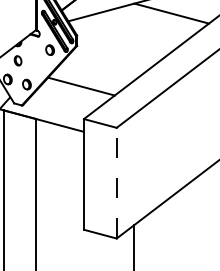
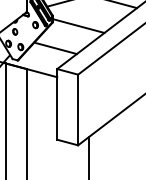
line: (117, 50) -> (78, 25), added
line: (117, 182) -> (78, 109), dashed -> solid

